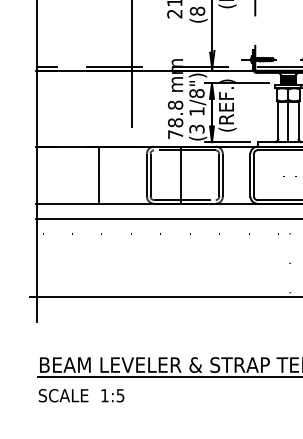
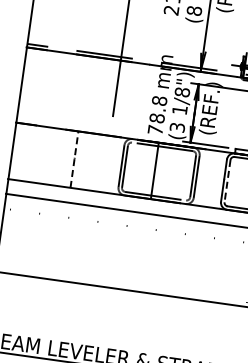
line: (99, 174) -> (74, 158), solid -> dashed
line: (254, 175) -> (227, 181), solid -> dashed

